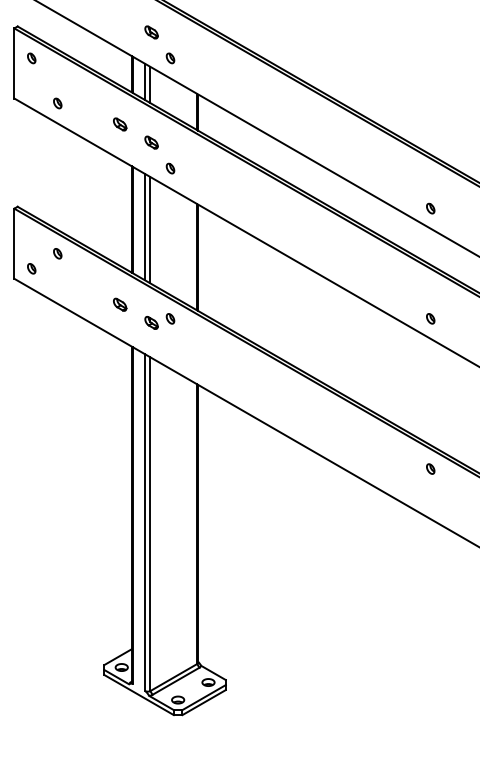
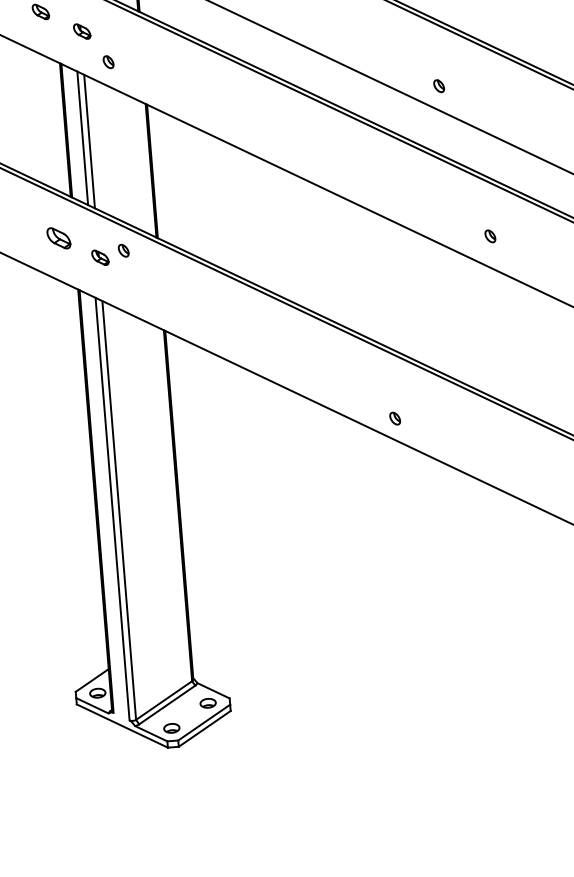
part: (120, 304) -> (59, 237), size x1.4
part: (430, 318) -> (490, 236), moved
part: (430, 468) -> (394, 417), moved

